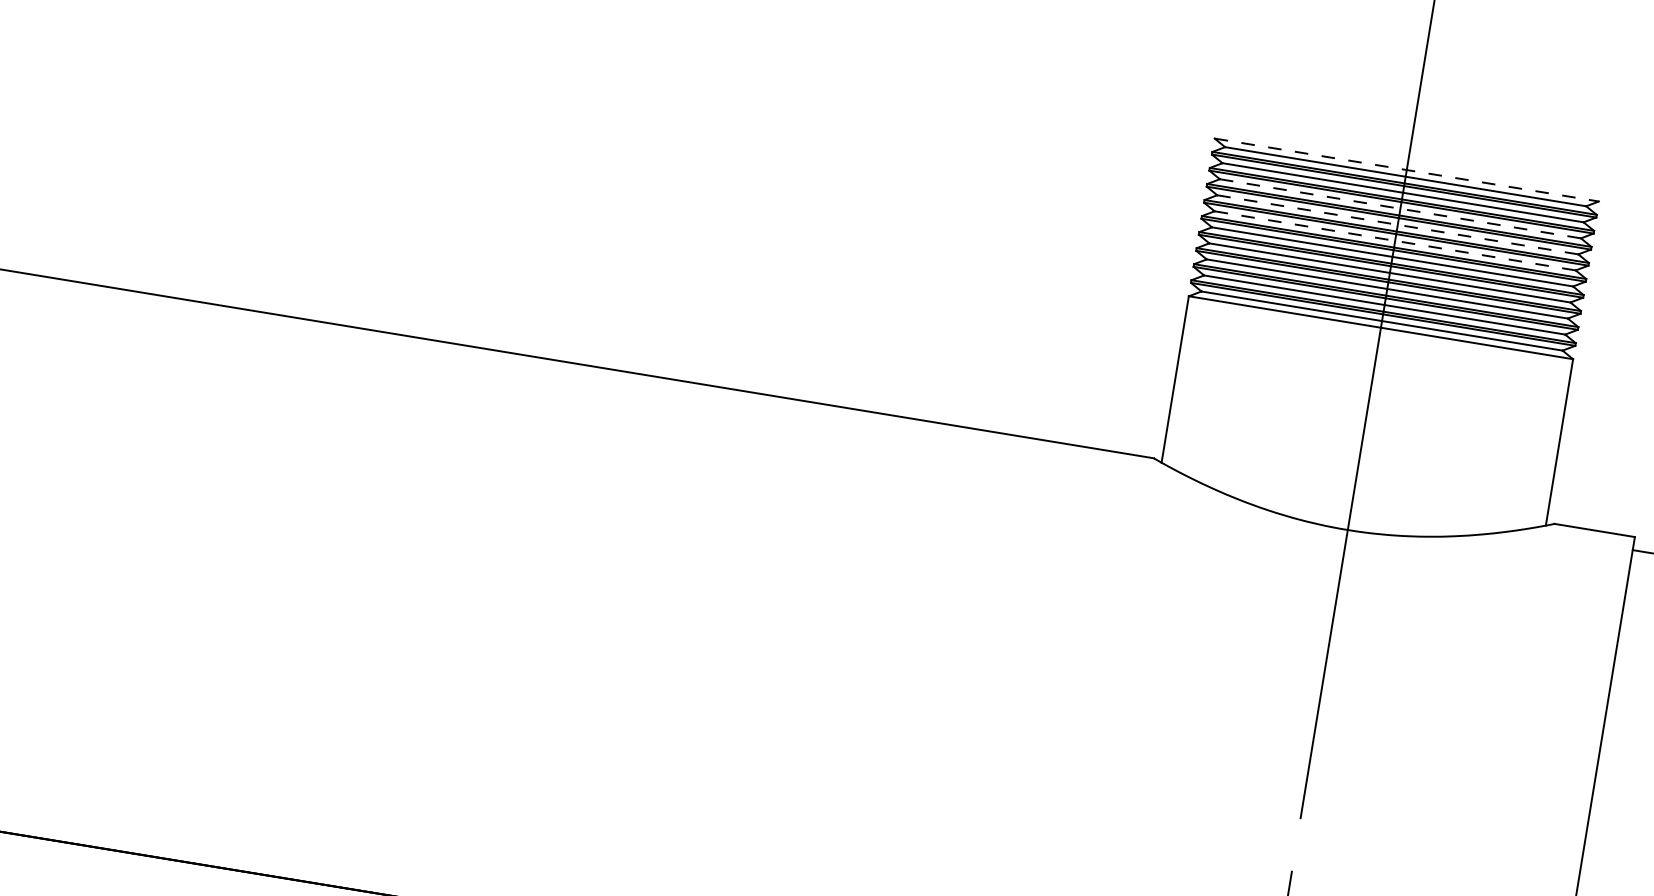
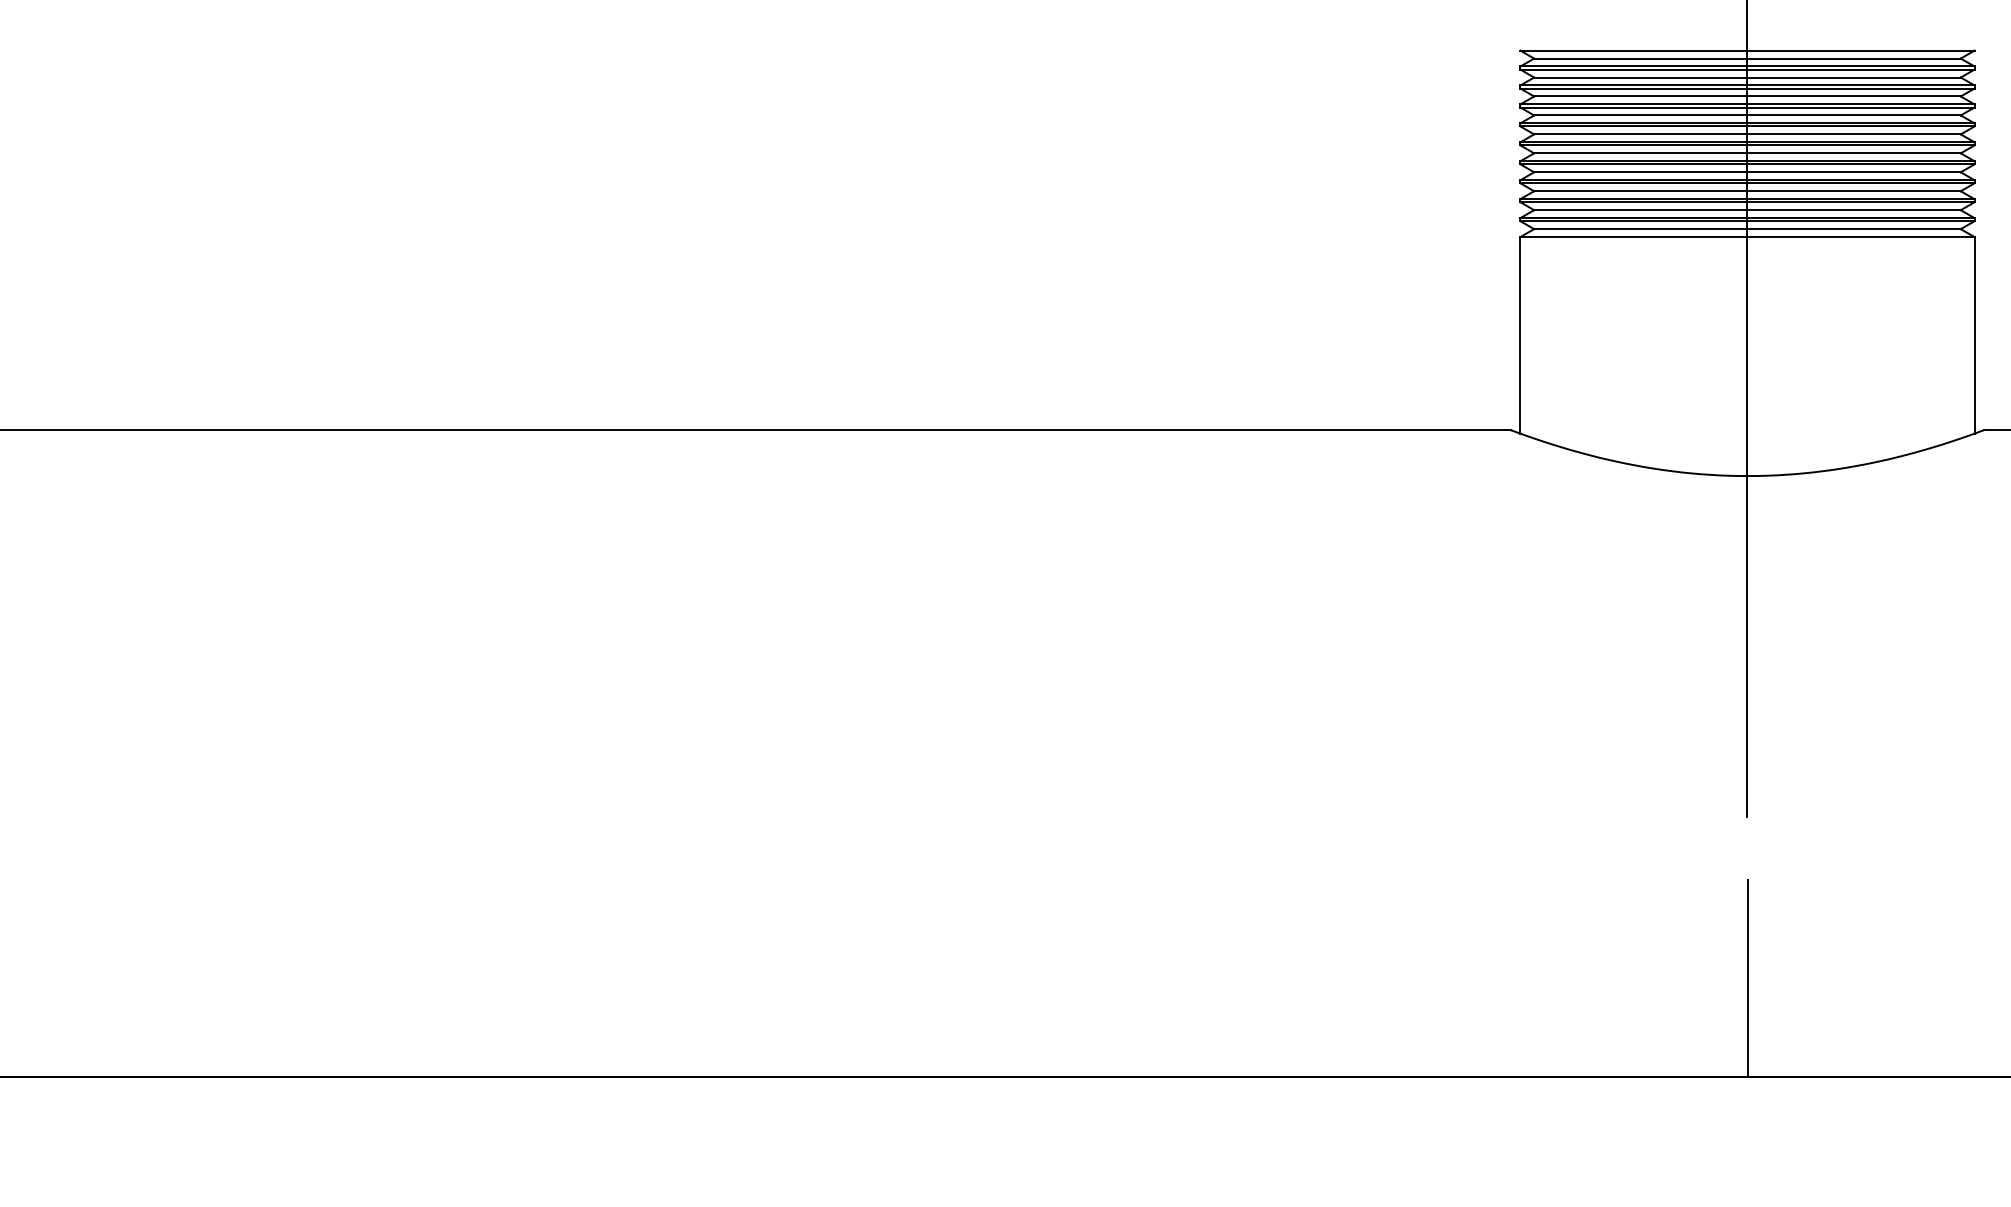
line: (1406, 169) -> (1747, 50), dashed -> solid
line: (1400, 208) -> (1747, 96), dashed -> solid
line: (1397, 224) -> (1747, 115), dashed -> solid
line: (1395, 240) -> (1747, 134), dashed -> solid

